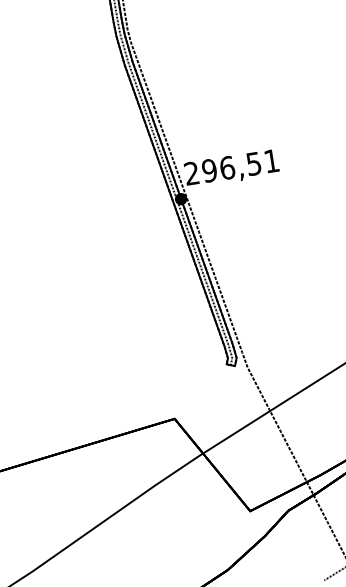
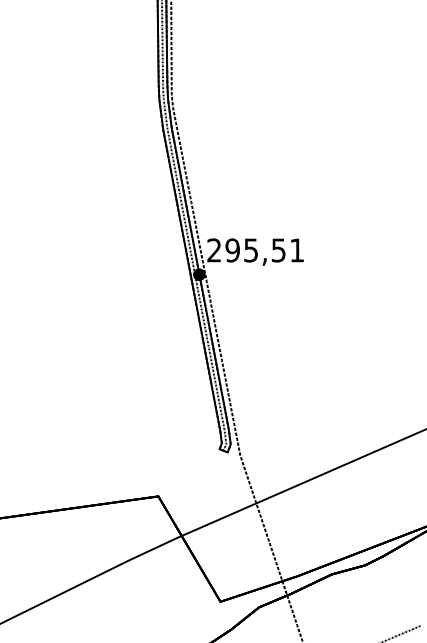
text: (227, 168) -> (251, 250), 296,51 -> 295,51

